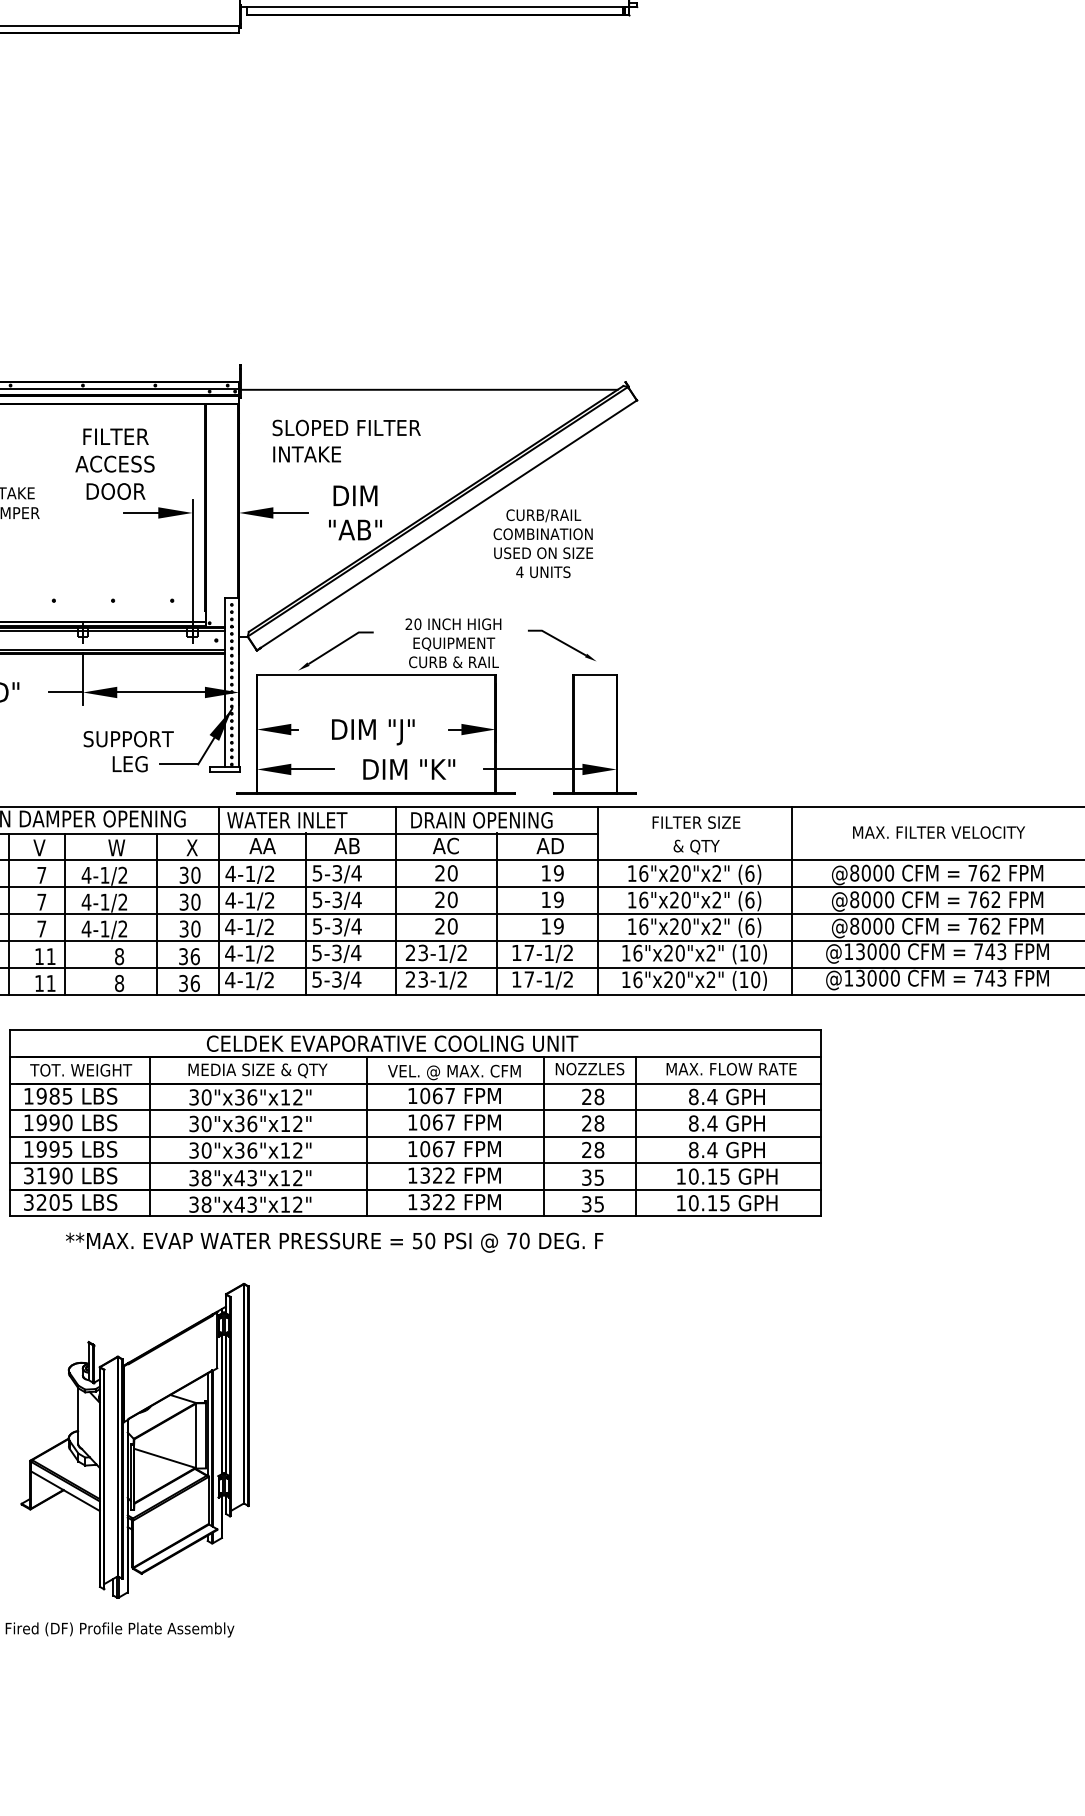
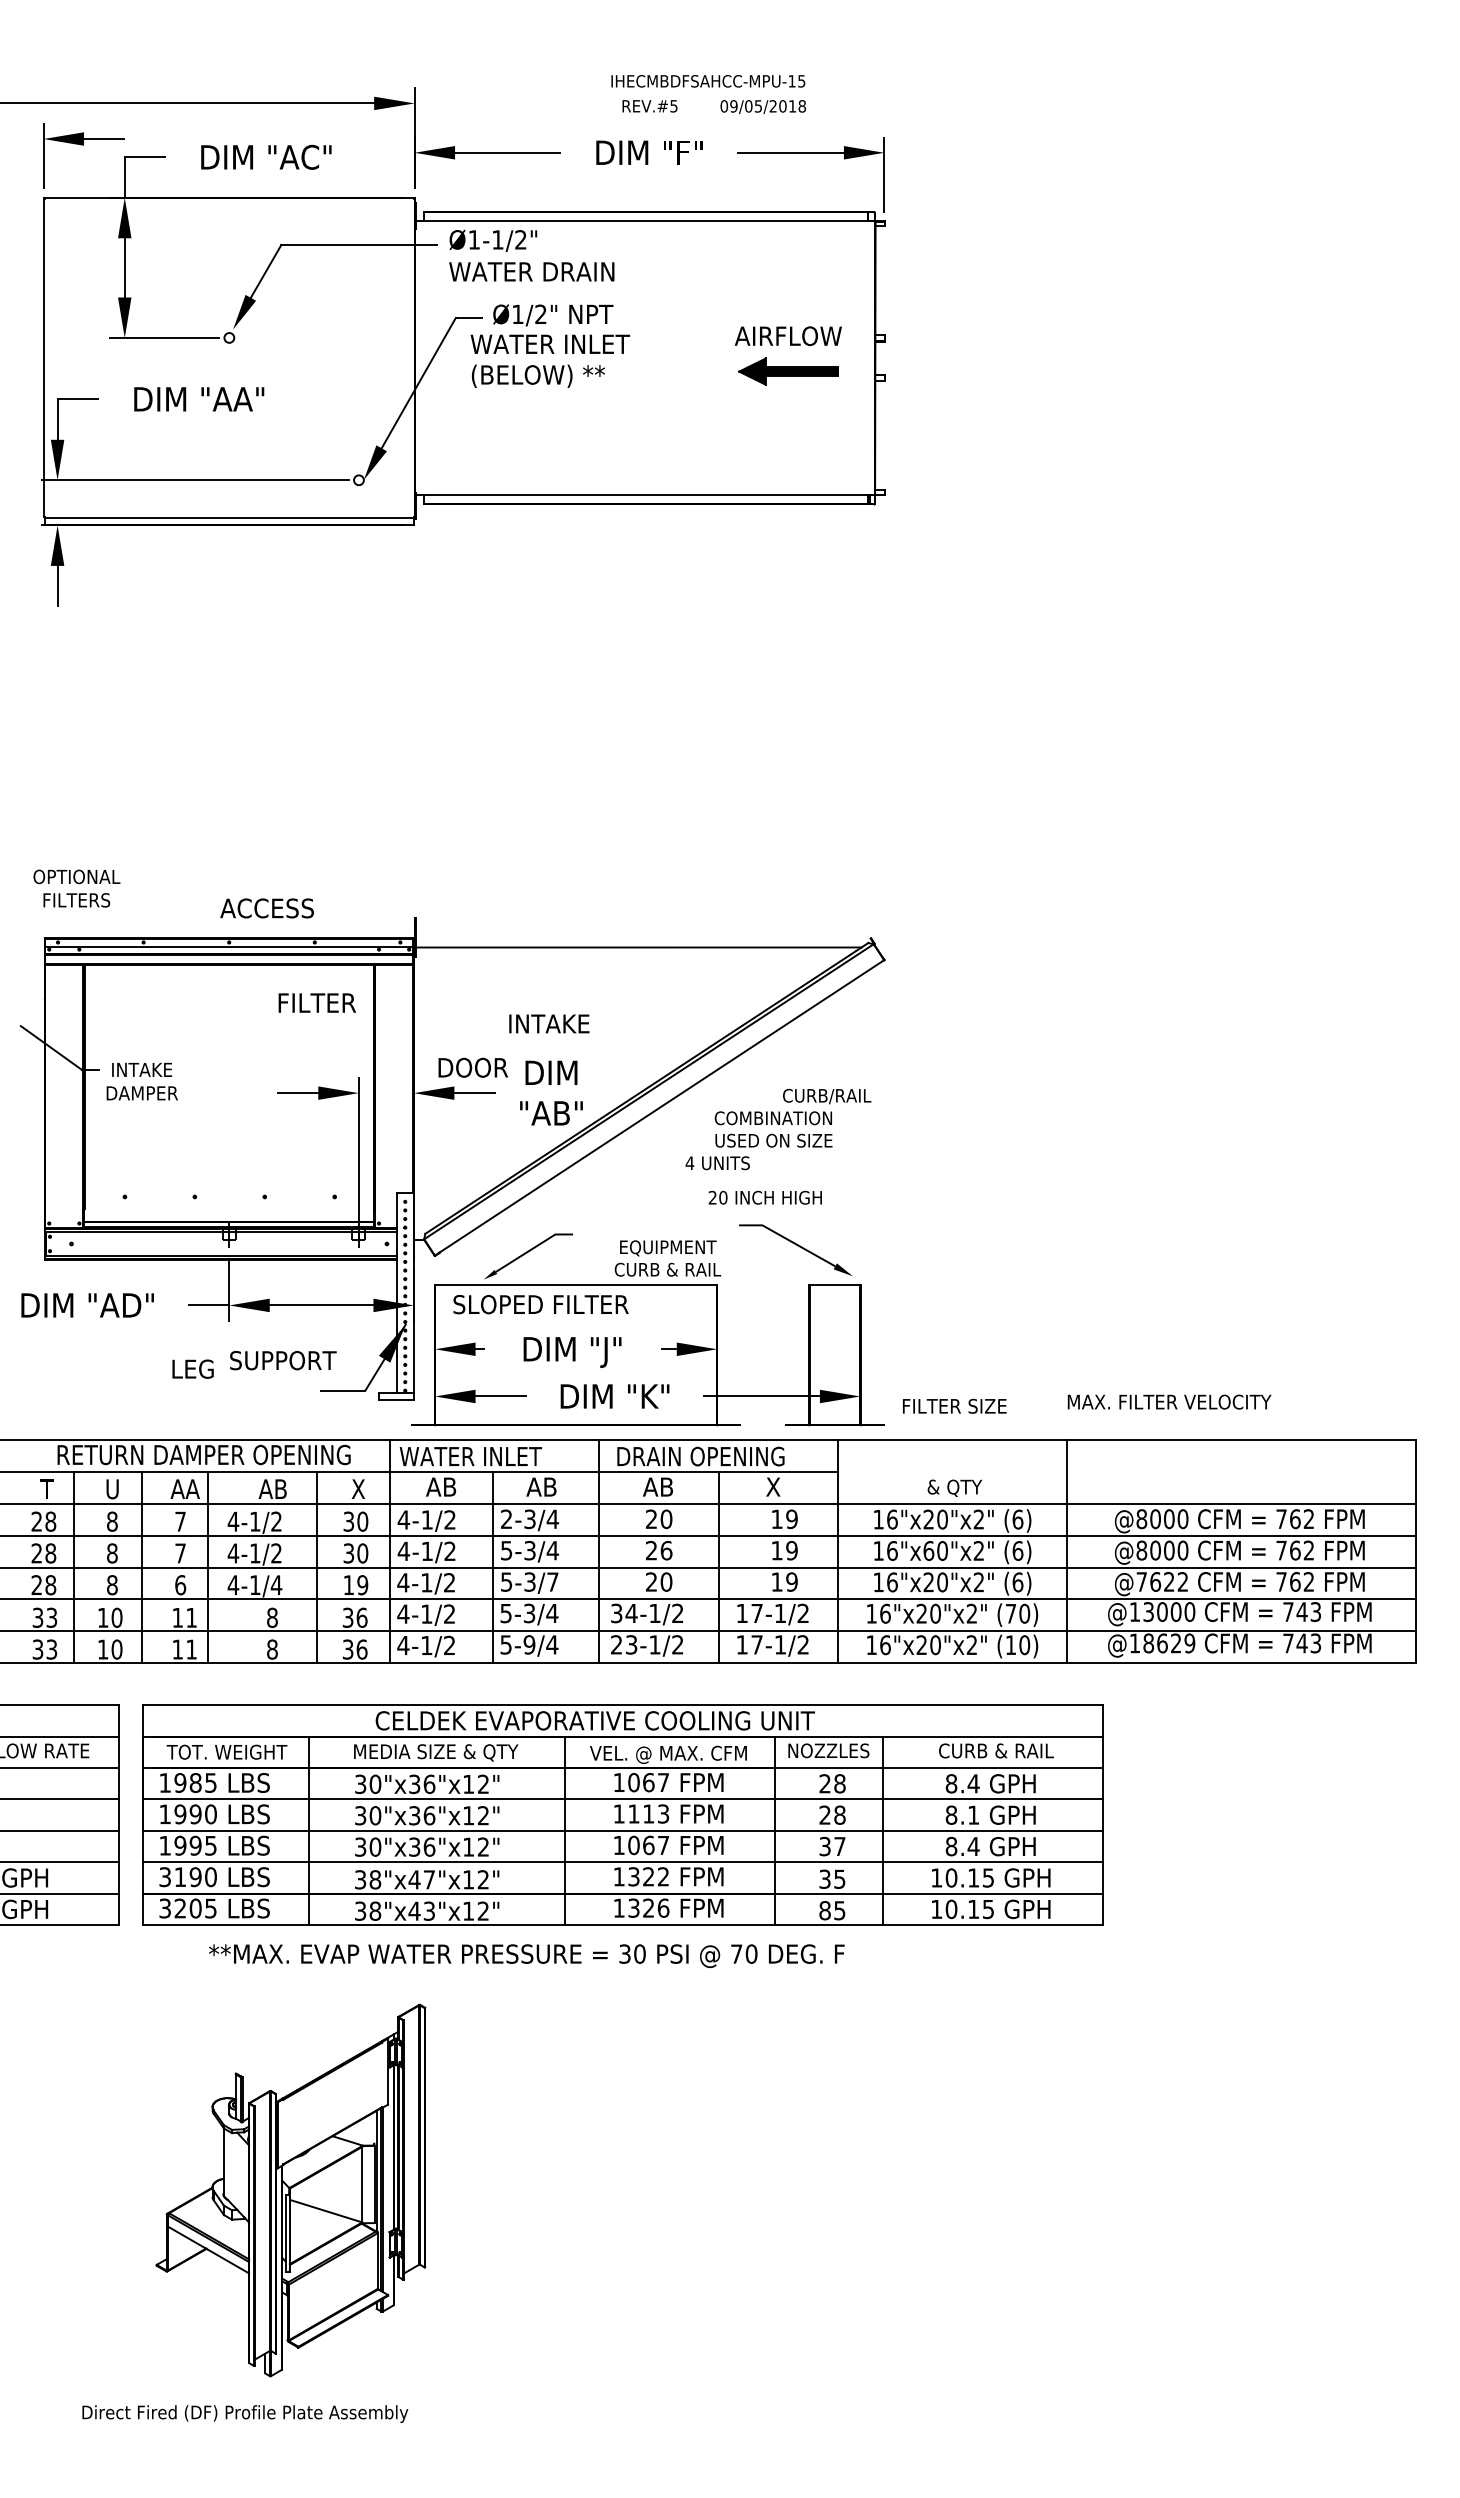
text: (346, 427) -> (540, 1304), moved
text: (115, 436) -> (316, 1002), moved
text: (307, 454) -> (549, 1023), moved
text: (114, 464) -> (266, 908), moved
text: (116, 491) -> (473, 1067), moved
text: (544, 515) -> (827, 1096), moved
text: (543, 572) -> (717, 1163), moved
text: (452, 624) -> (764, 1197), moved
part: (561, 645) -> (795, 1249), size x1.4
text: (129, 763) -> (192, 1368), moved
text: (696, 821) -> (954, 1405), moved
text: (938, 832) -> (1169, 1401), moved
text: (269, 845) -> (449, 1486), AA -> AB
text: (452, 845) -> (666, 1486), AC -> AB
text: (549, 845) -> (781, 1486), AD -> X
text: (45, 847) -> (184, 1488), V -> AA
text: (119, 847) -> (272, 1488), W -> AB
text: (317, 873) -> (506, 1519), 5-3/4 -> 2-3/4
text: (452, 899) -> (666, 1550), 20 -> 26
text: (674, 899) -> (928, 1550), 16"x20"x2" -> 16"x60"x2"
text: (356, 925) -> (552, 1581), 5-3/4 -> 5-3/7
text: (872, 925) -> (1162, 1581), @8000 -> @7622
text: (122, 928) -> (276, 1584), 4-1/2 -> 4-1/4
text: (41, 929) -> (180, 1585), 7 -> 6
text: (189, 929) -> (355, 1585), 30 -> 19
text: (417, 952) -> (624, 1613), 23-1/2 -> 34-1/2
text: (743, 952) -> (1010, 1613), (10) -> (70)
text: (878, 978) -> (1169, 1643), @13000 -> @18629
text: (336, 979) -> (529, 1644), 5-3/4 -> 5-9/4
text: (731, 1068) -> (996, 1750), MAX. FLOW RATE -> CURB & RAIL
text: (437, 1122) -> (648, 1813), 1067 -> 1113
text: (712, 1122) -> (973, 1814), 8.4 -> 8.1
text: (593, 1150) -> (832, 1846), 28 -> 37
text: (251, 1177) -> (428, 1879), 38"x43"x12" -> 38"x47"x12"
text: (450, 1201) -> (663, 1907), 1322 -> 1326
text: (586, 1204) -> (824, 1910), 35 -> 85
text: (418, 1240) -> (625, 1953), 50 -> 30

